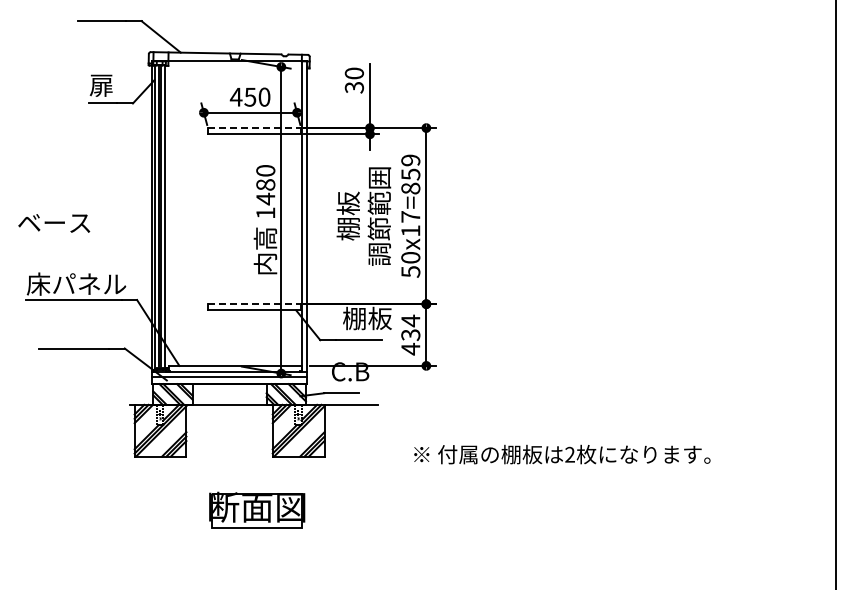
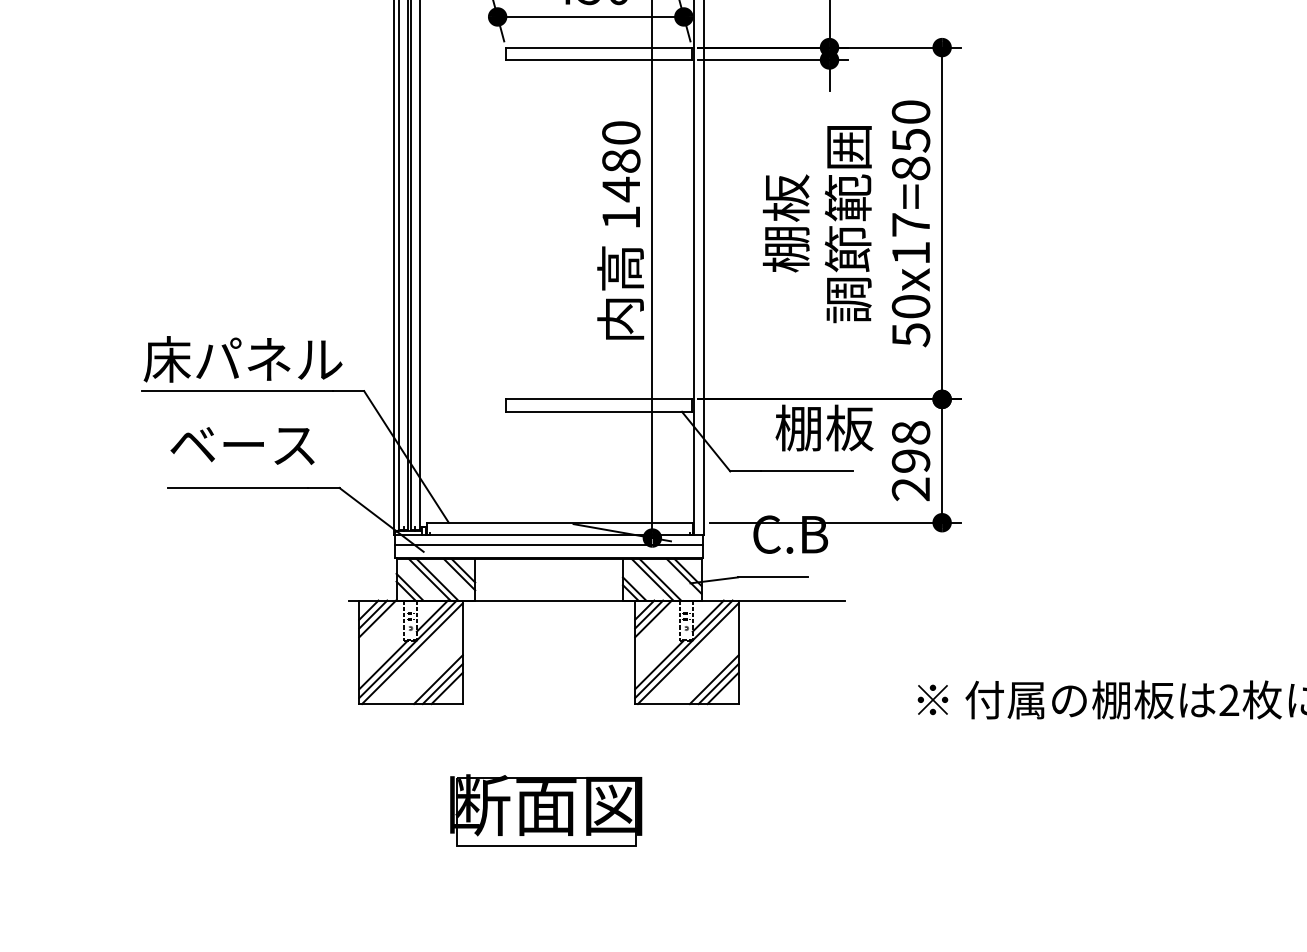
line: (254, 128) -> (598, 48), dashed -> solid
text: (410, 160) -> (910, 112), 50x17=859 -> 50x17=850
text: (54, 223) -> (243, 446), moved
line: (254, 304) -> (598, 400), dashed -> solid
text: (410, 334) -> (910, 459), 434 -> 298
part: (257, 509) -> (546, 809), moved

